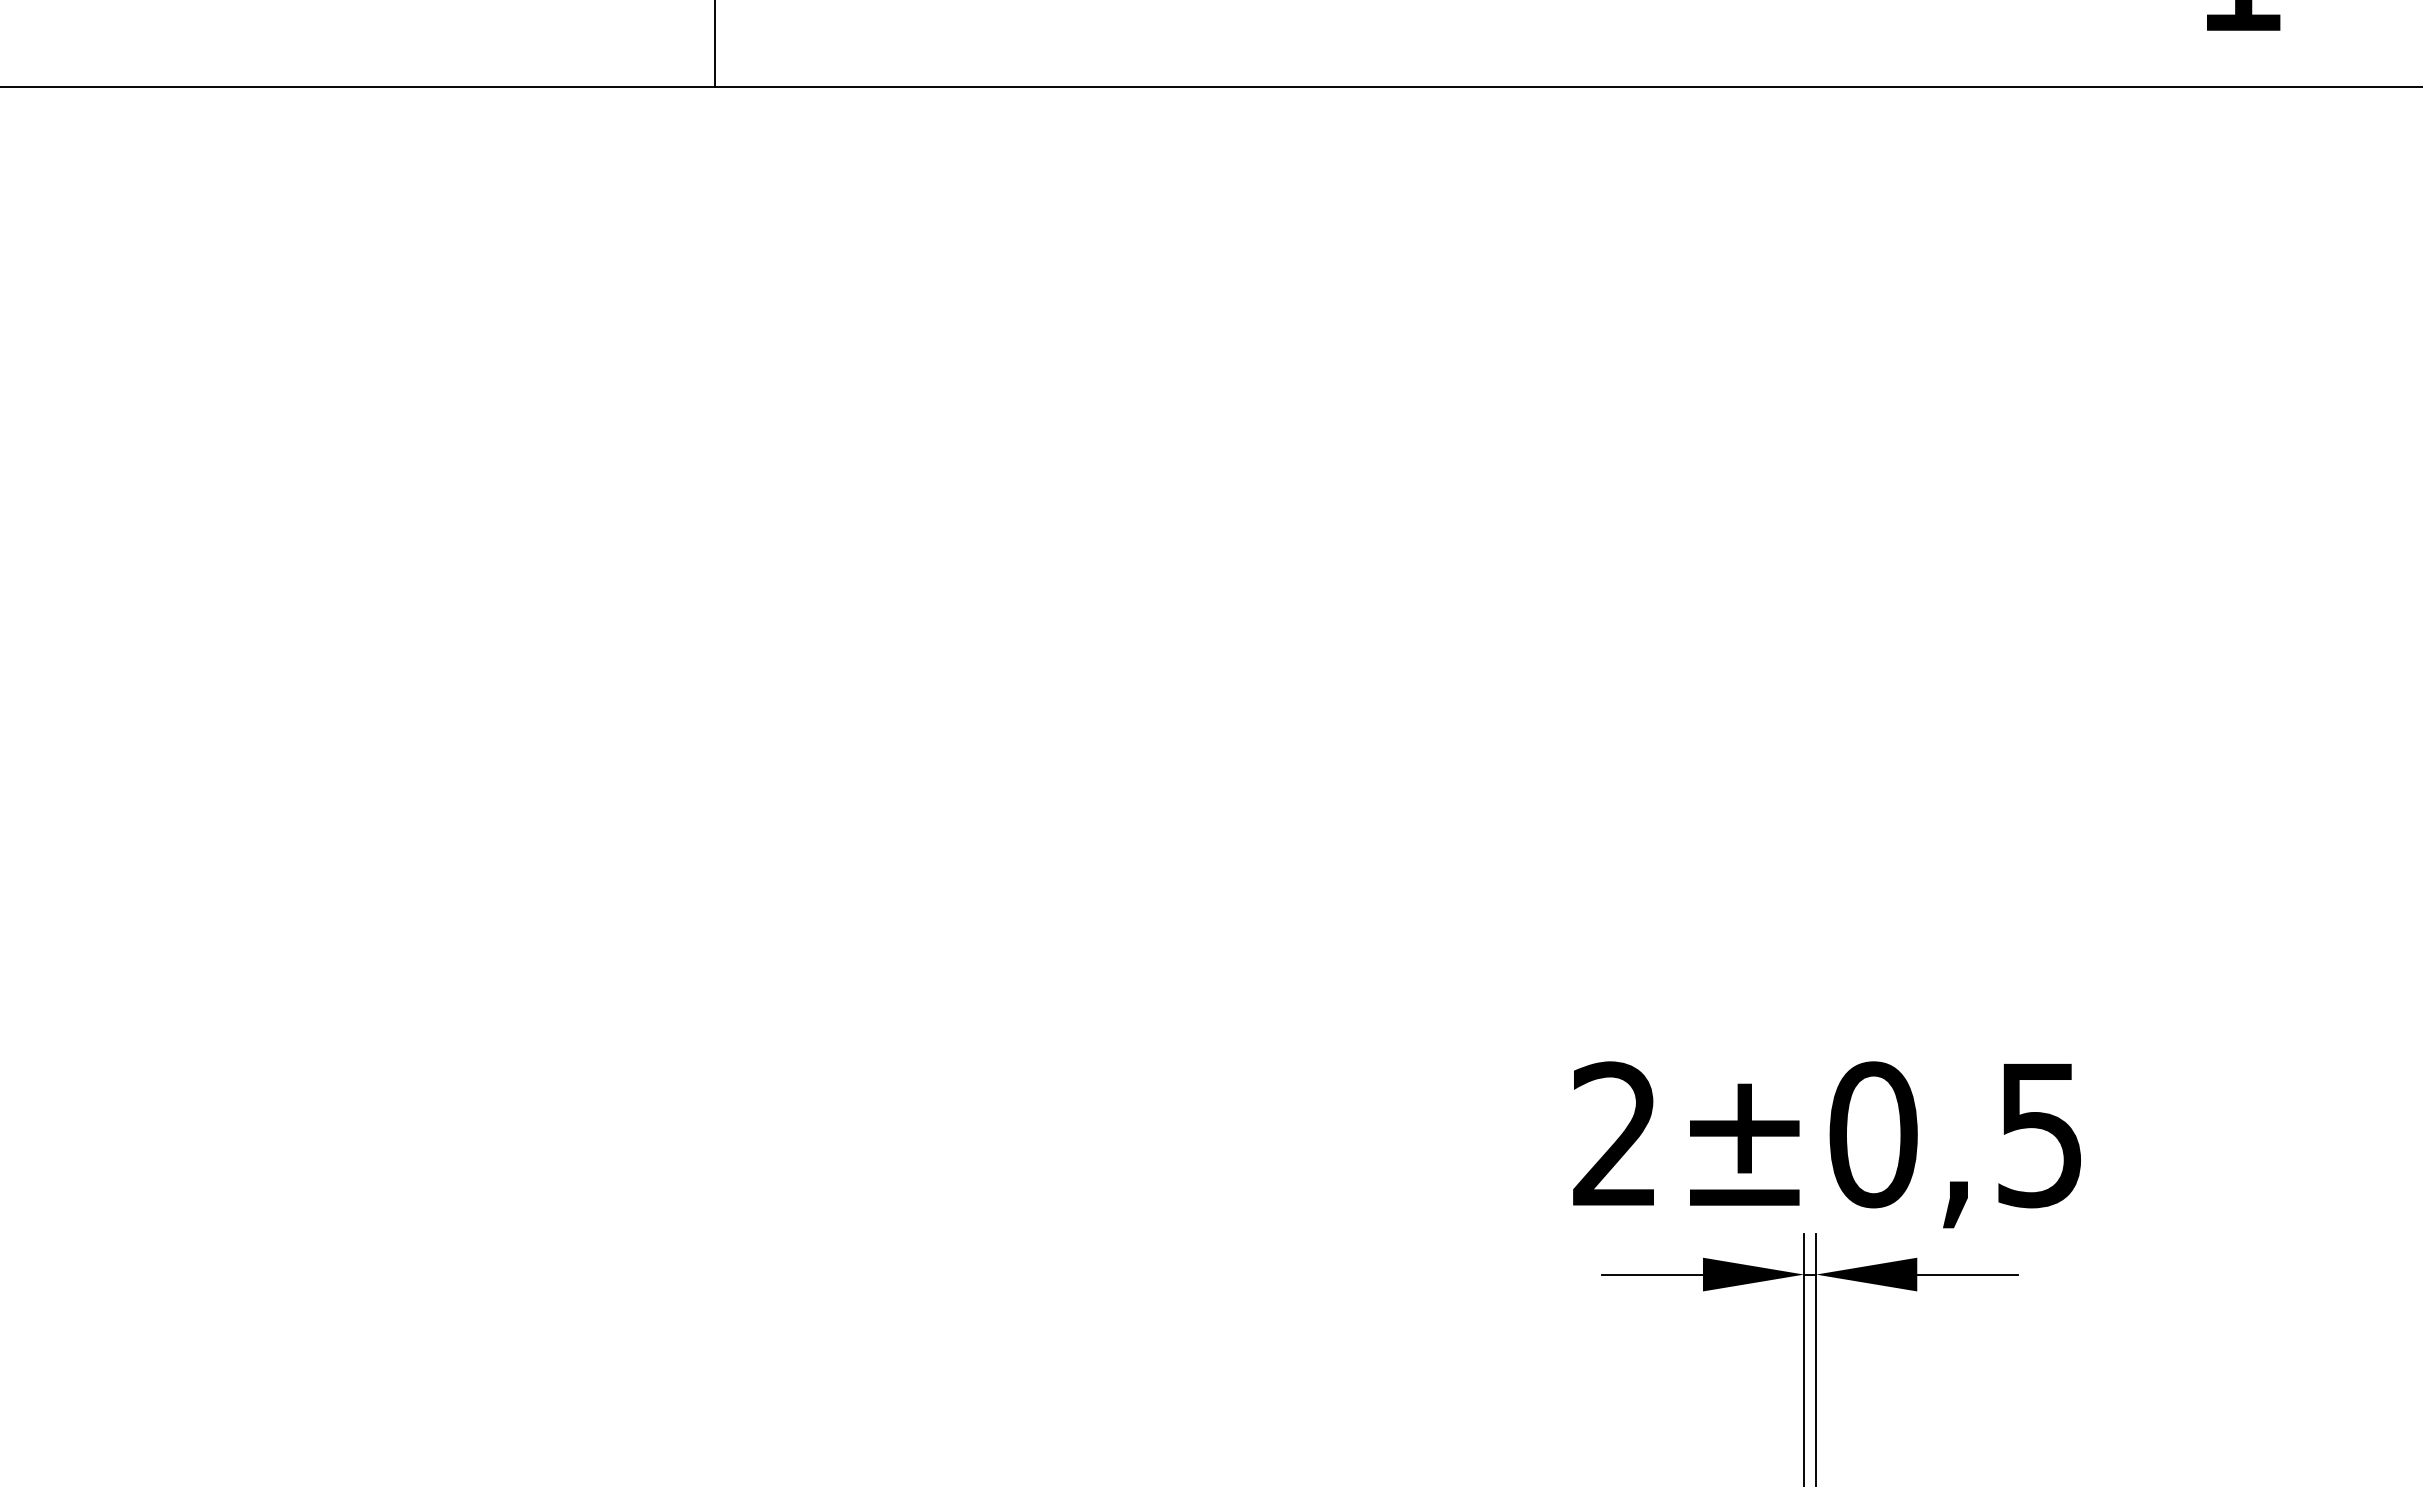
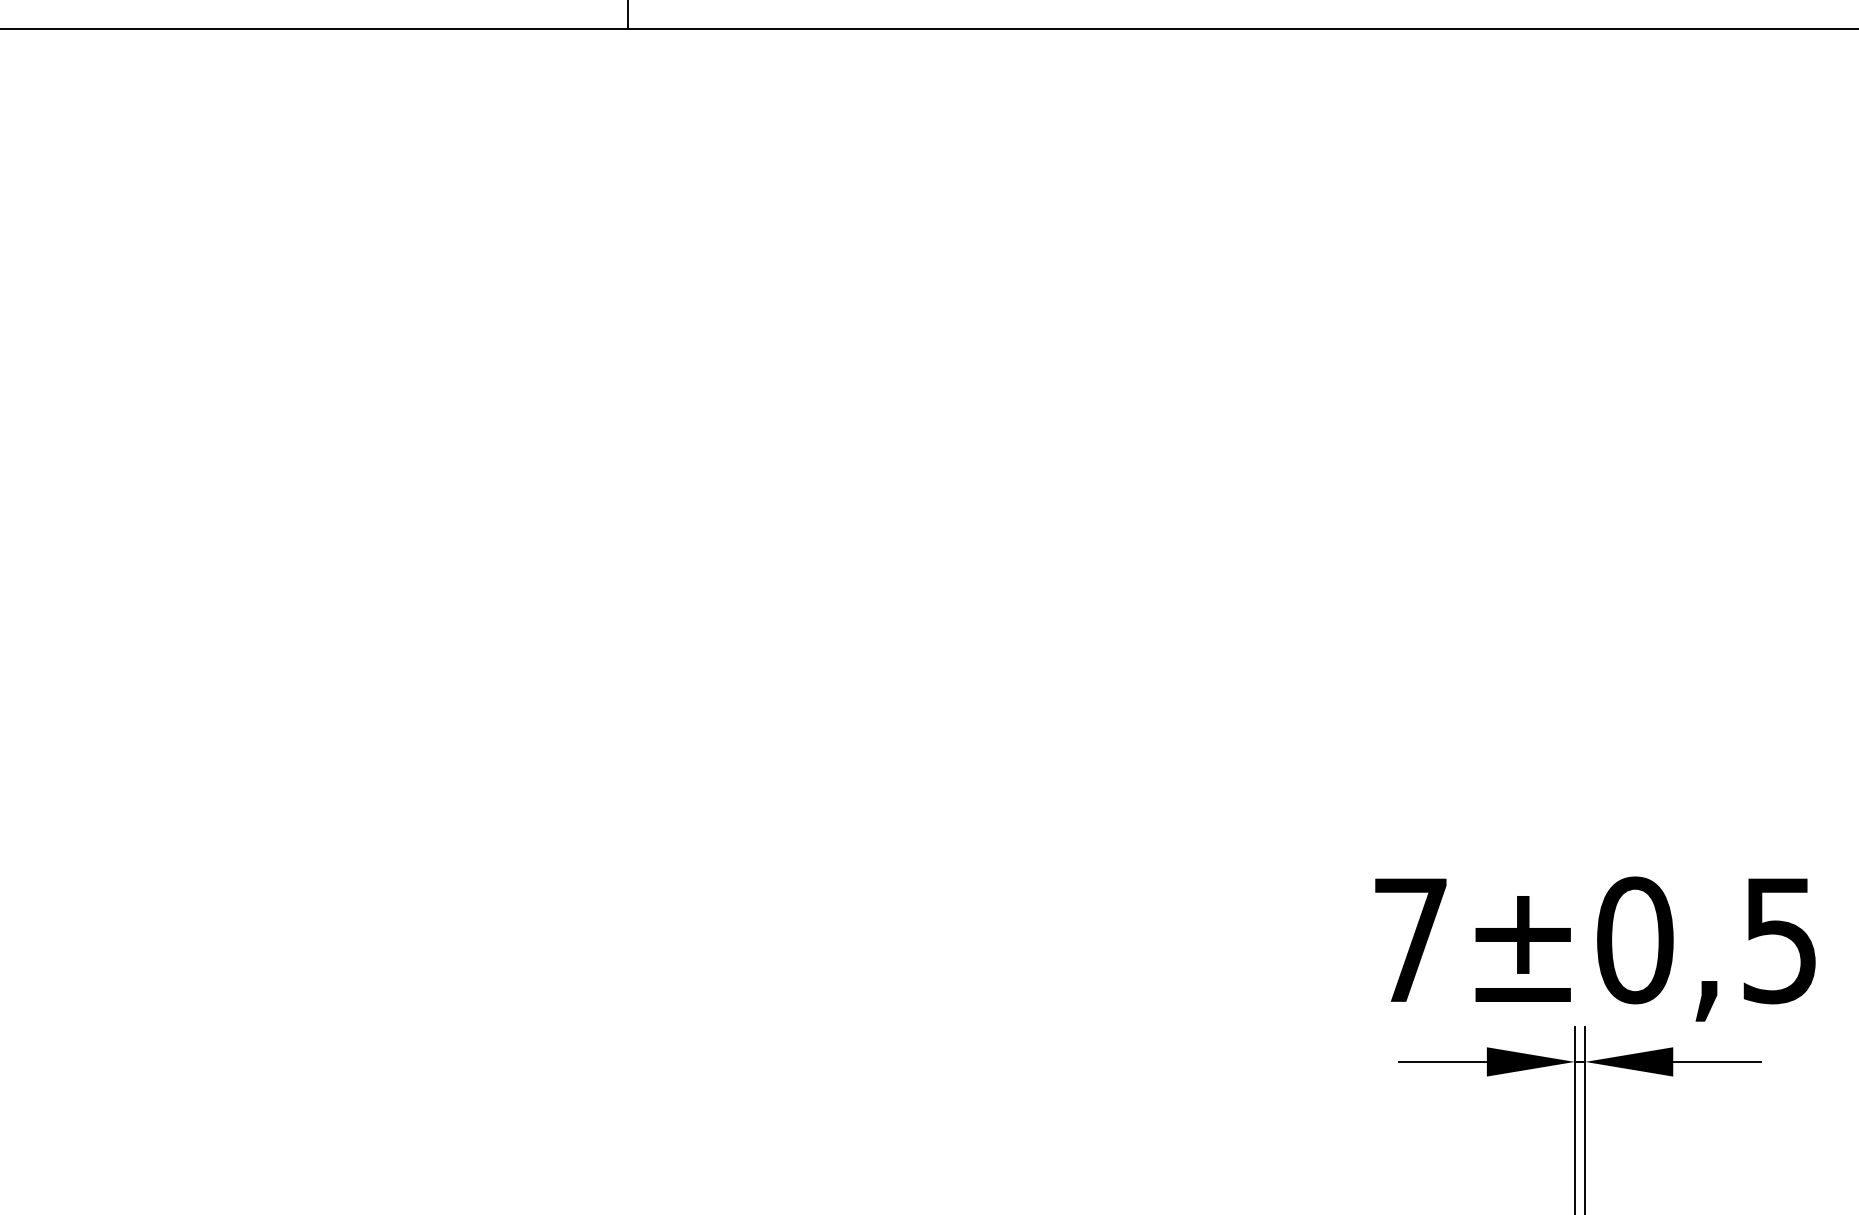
text: (1614, 1133) -> (1409, 939), 2 -> 7

